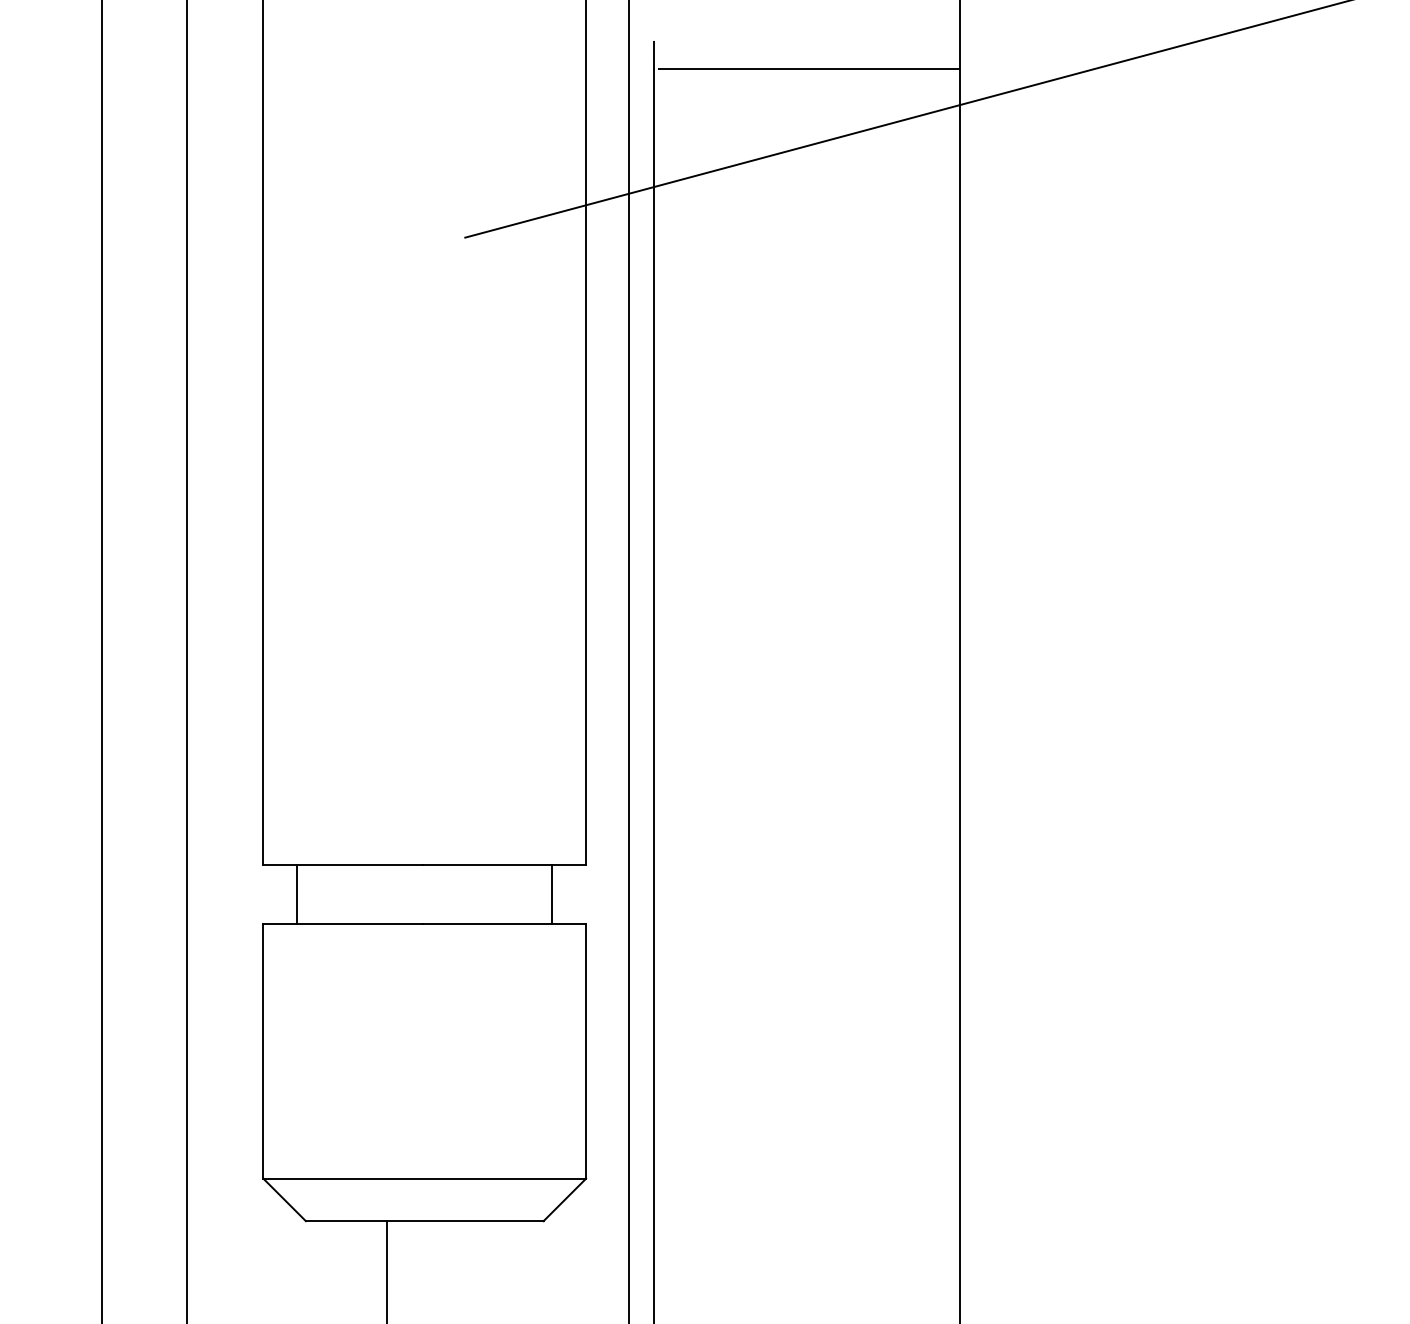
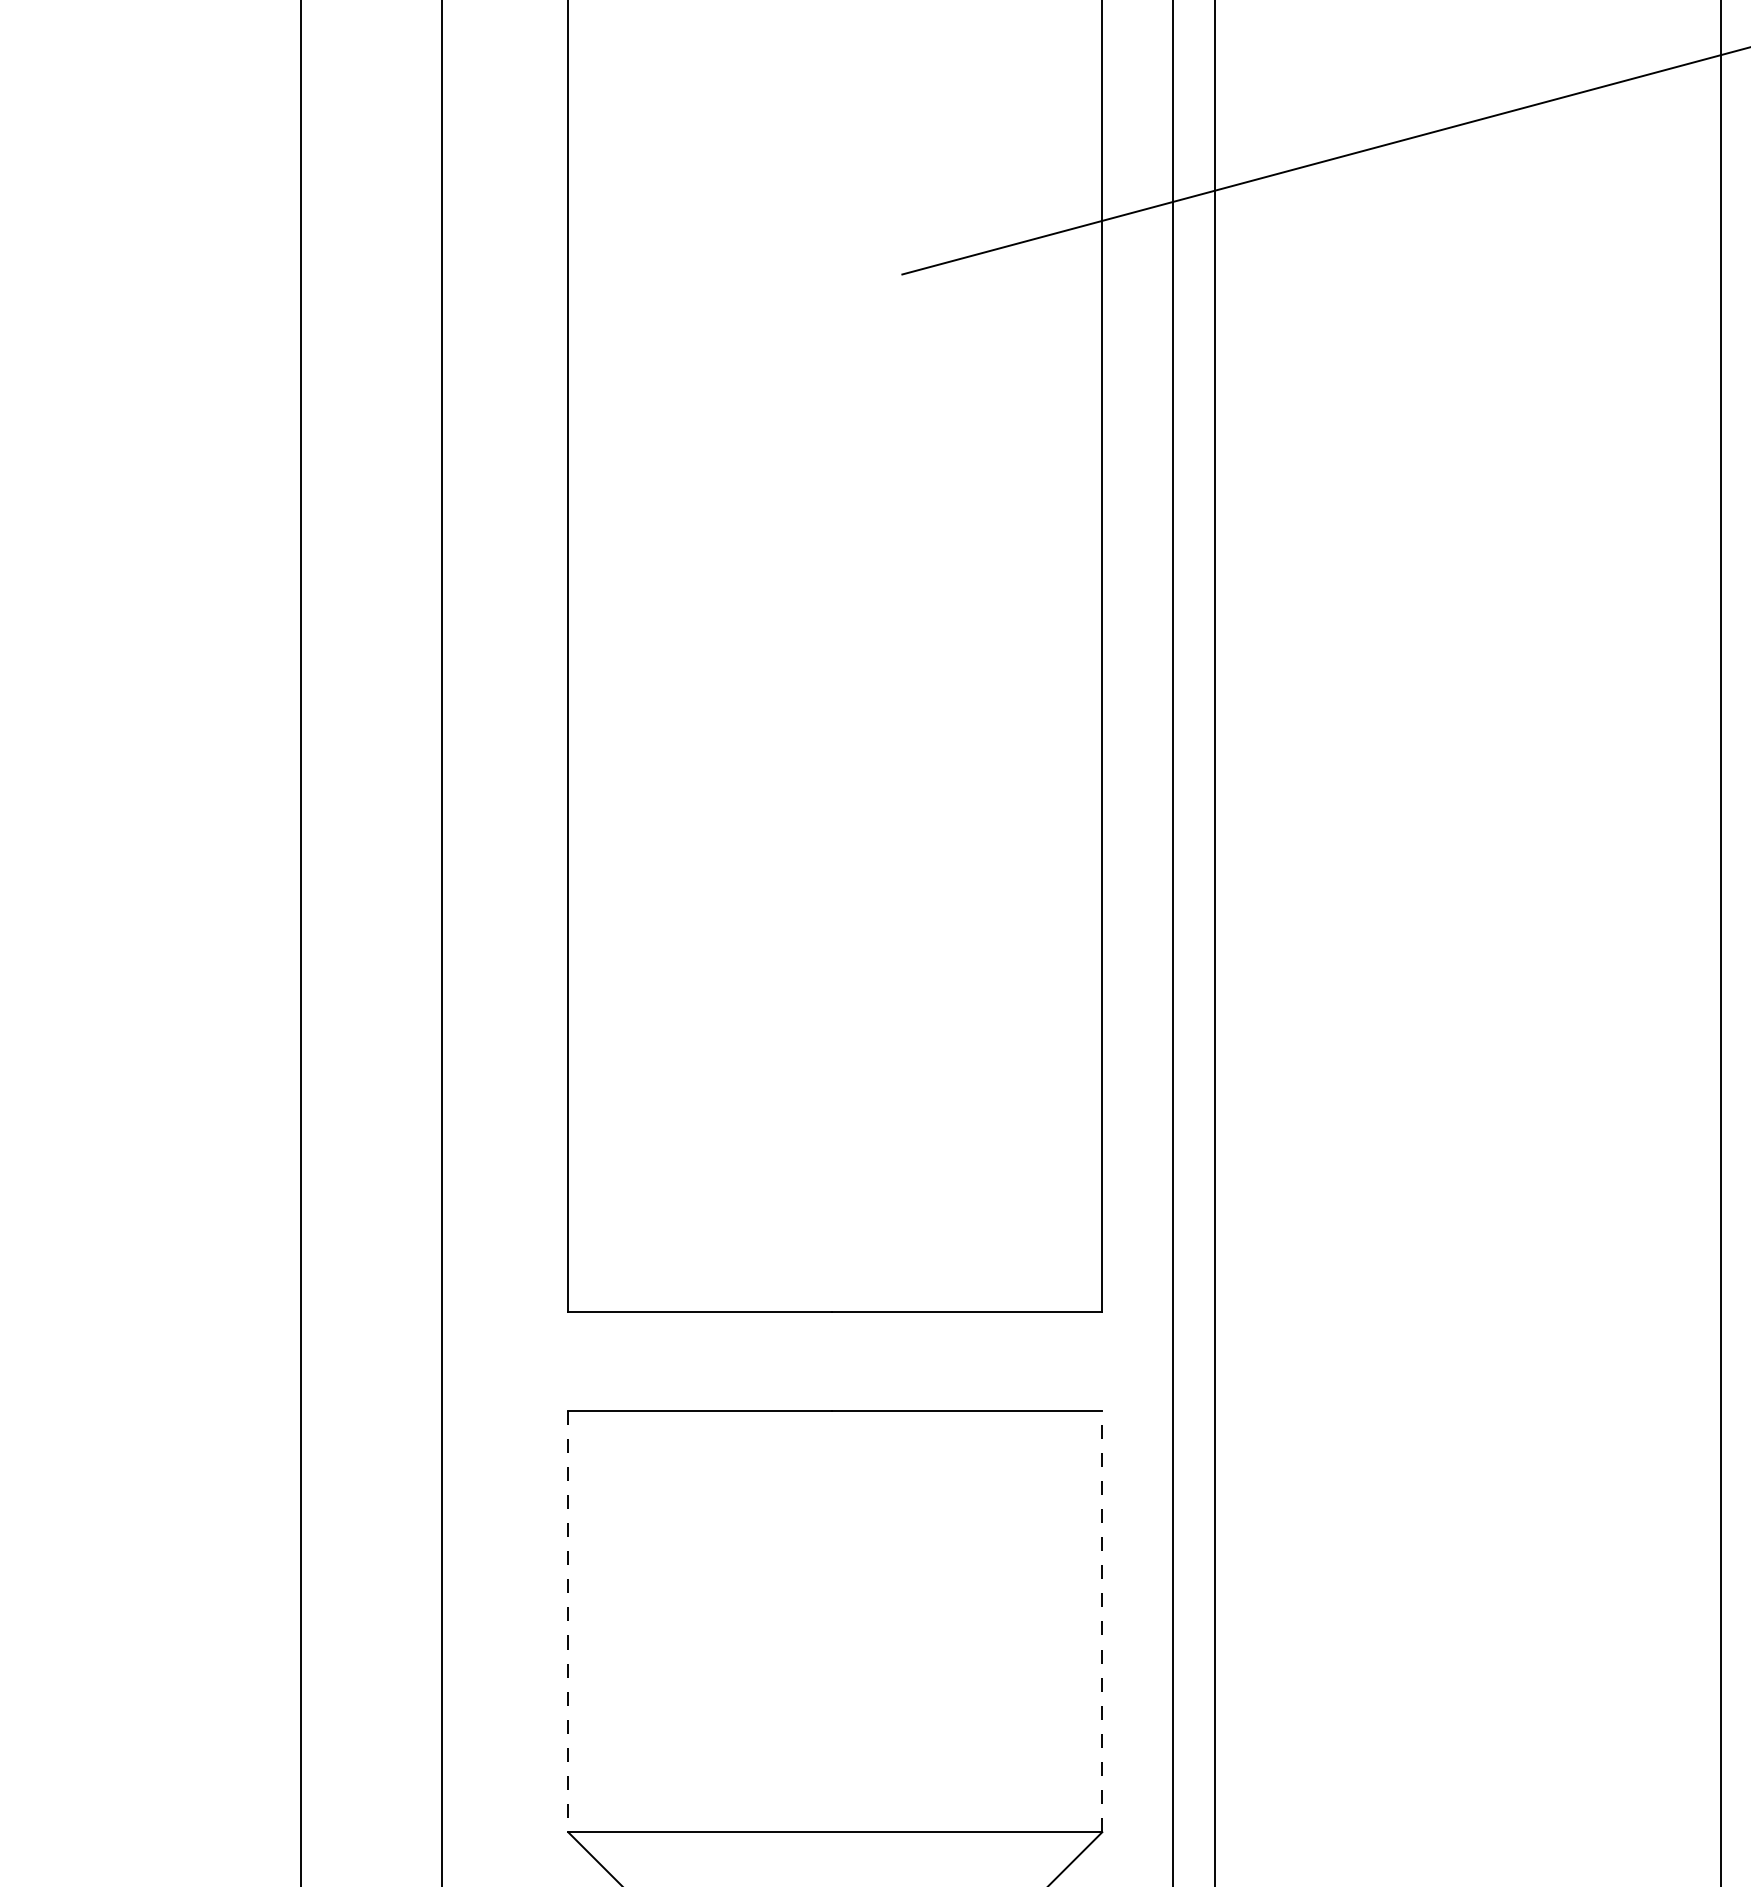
line: (297, 894) -> (624, 1361), removed
line: (552, 894) -> (1046, 1361), removed
line: (586, 1050) -> (1102, 1620), solid -> dashed
line: (263, 1051) -> (568, 1621), solid -> dashed

